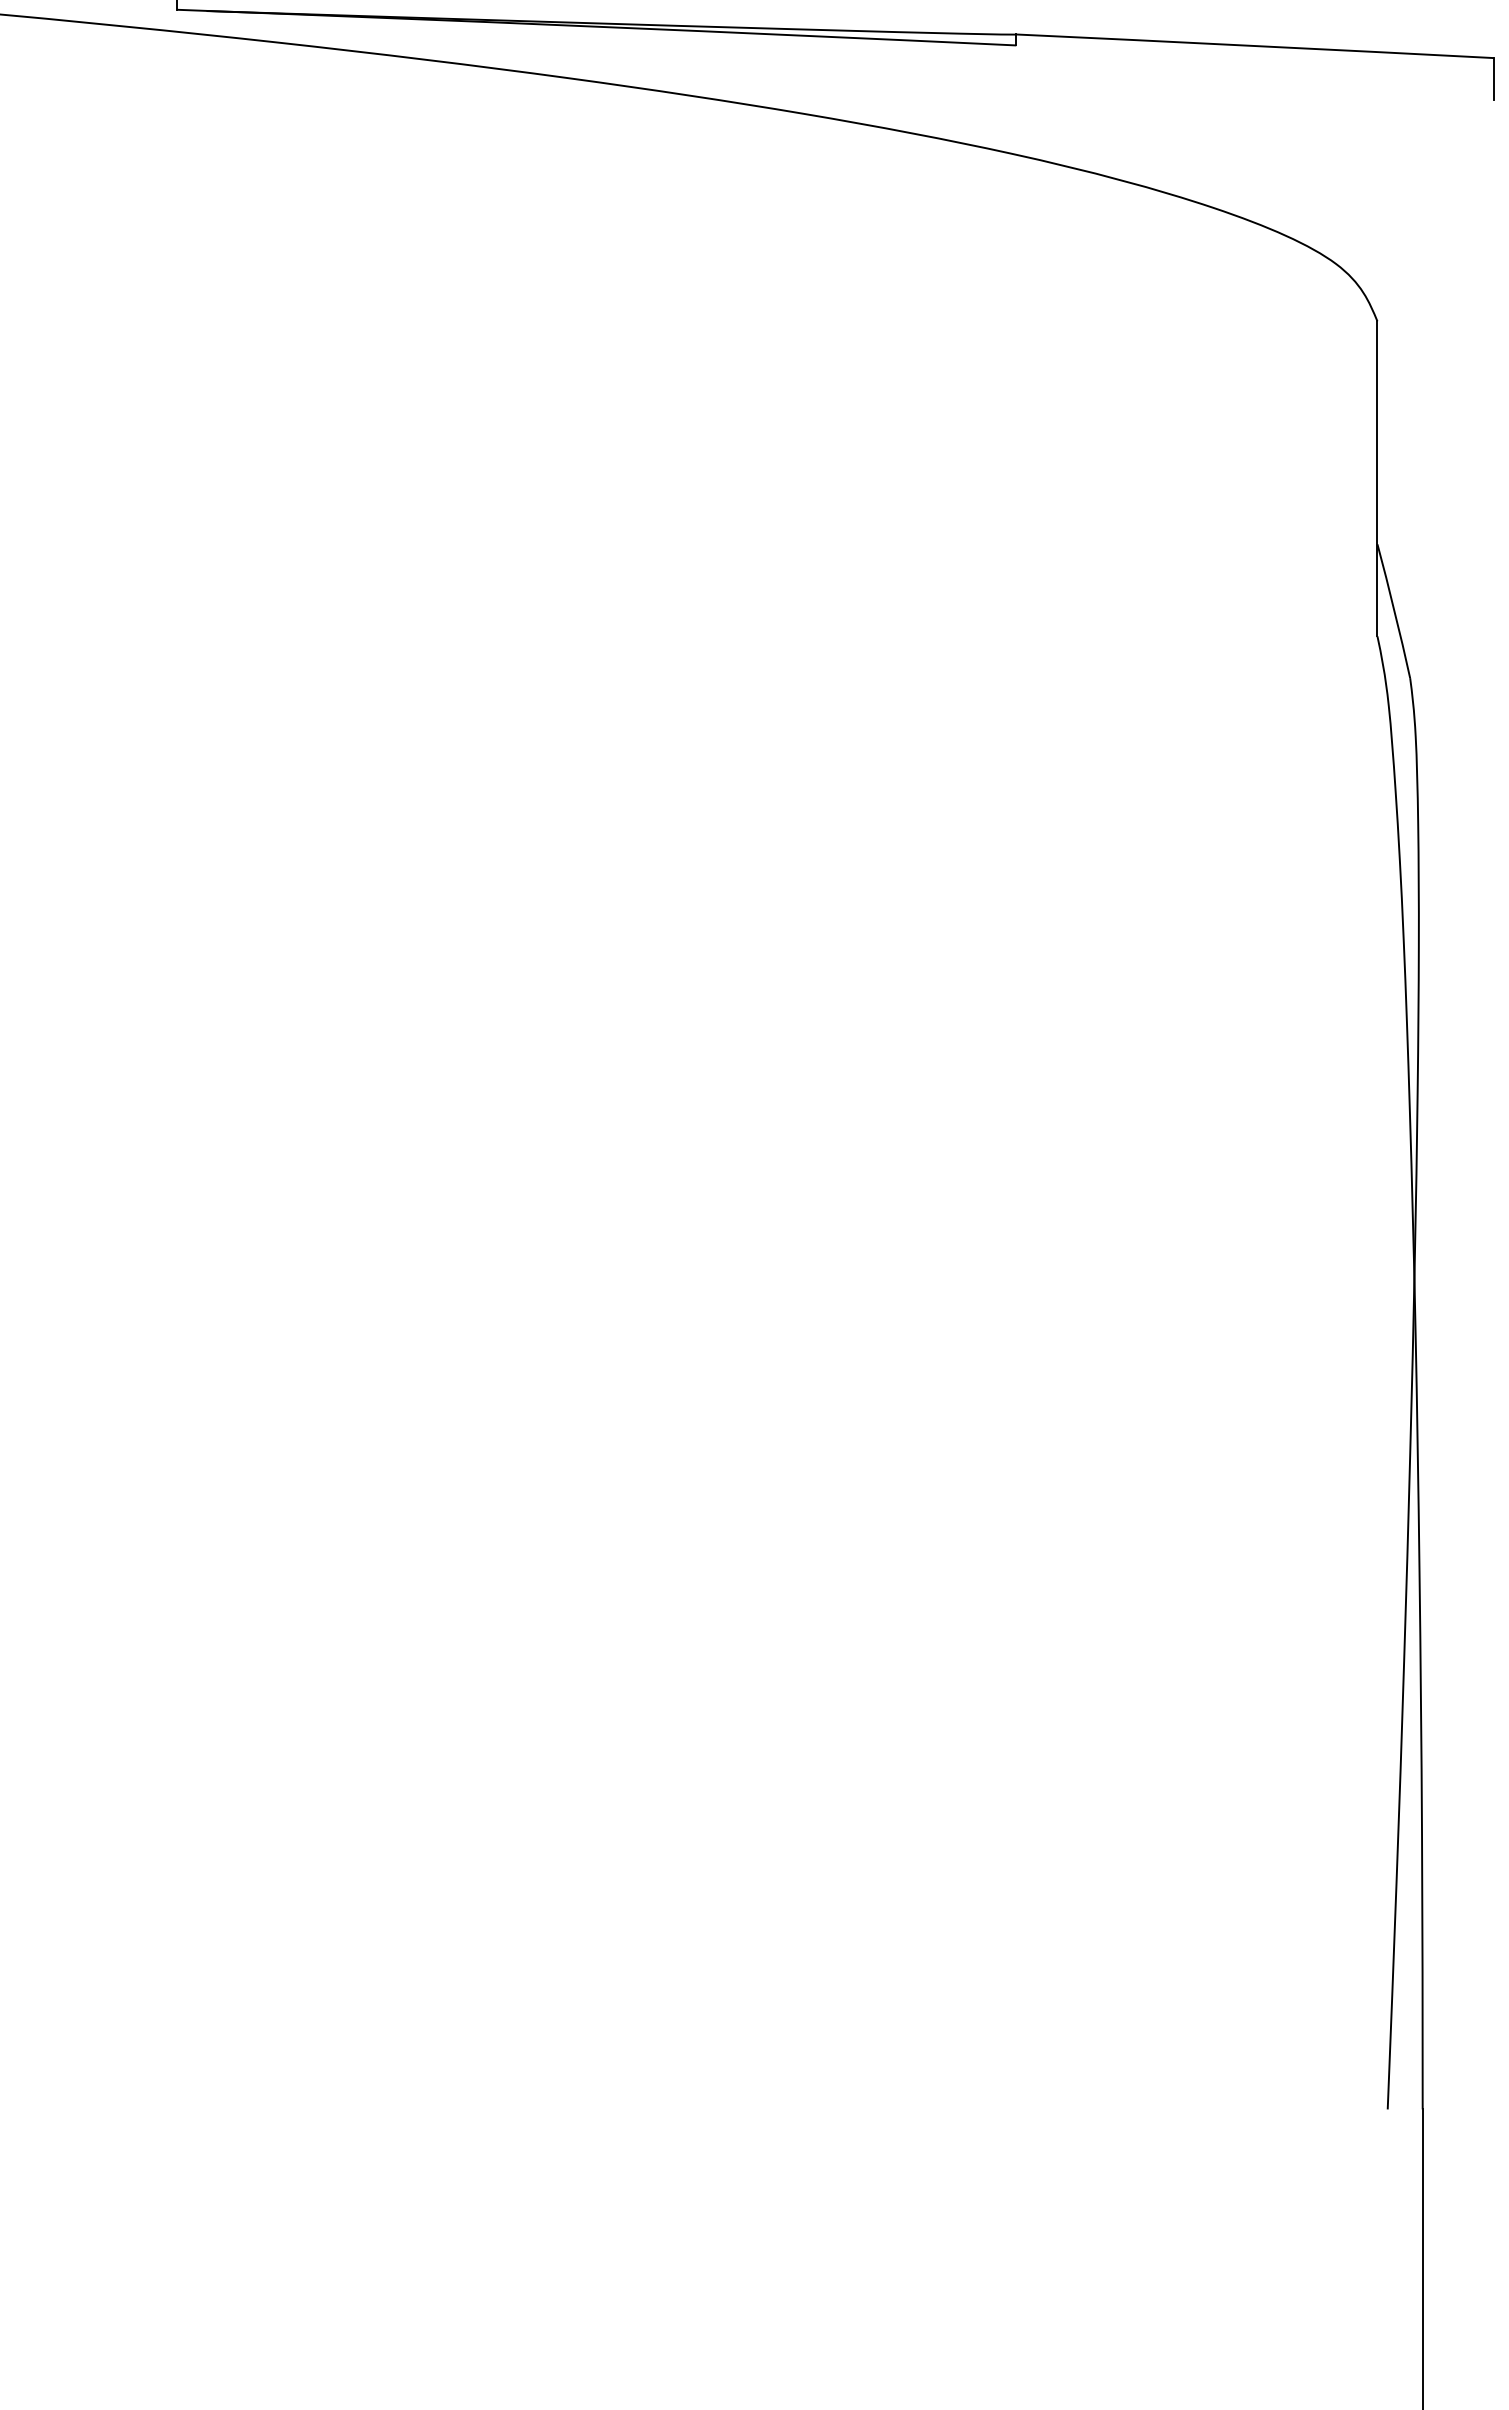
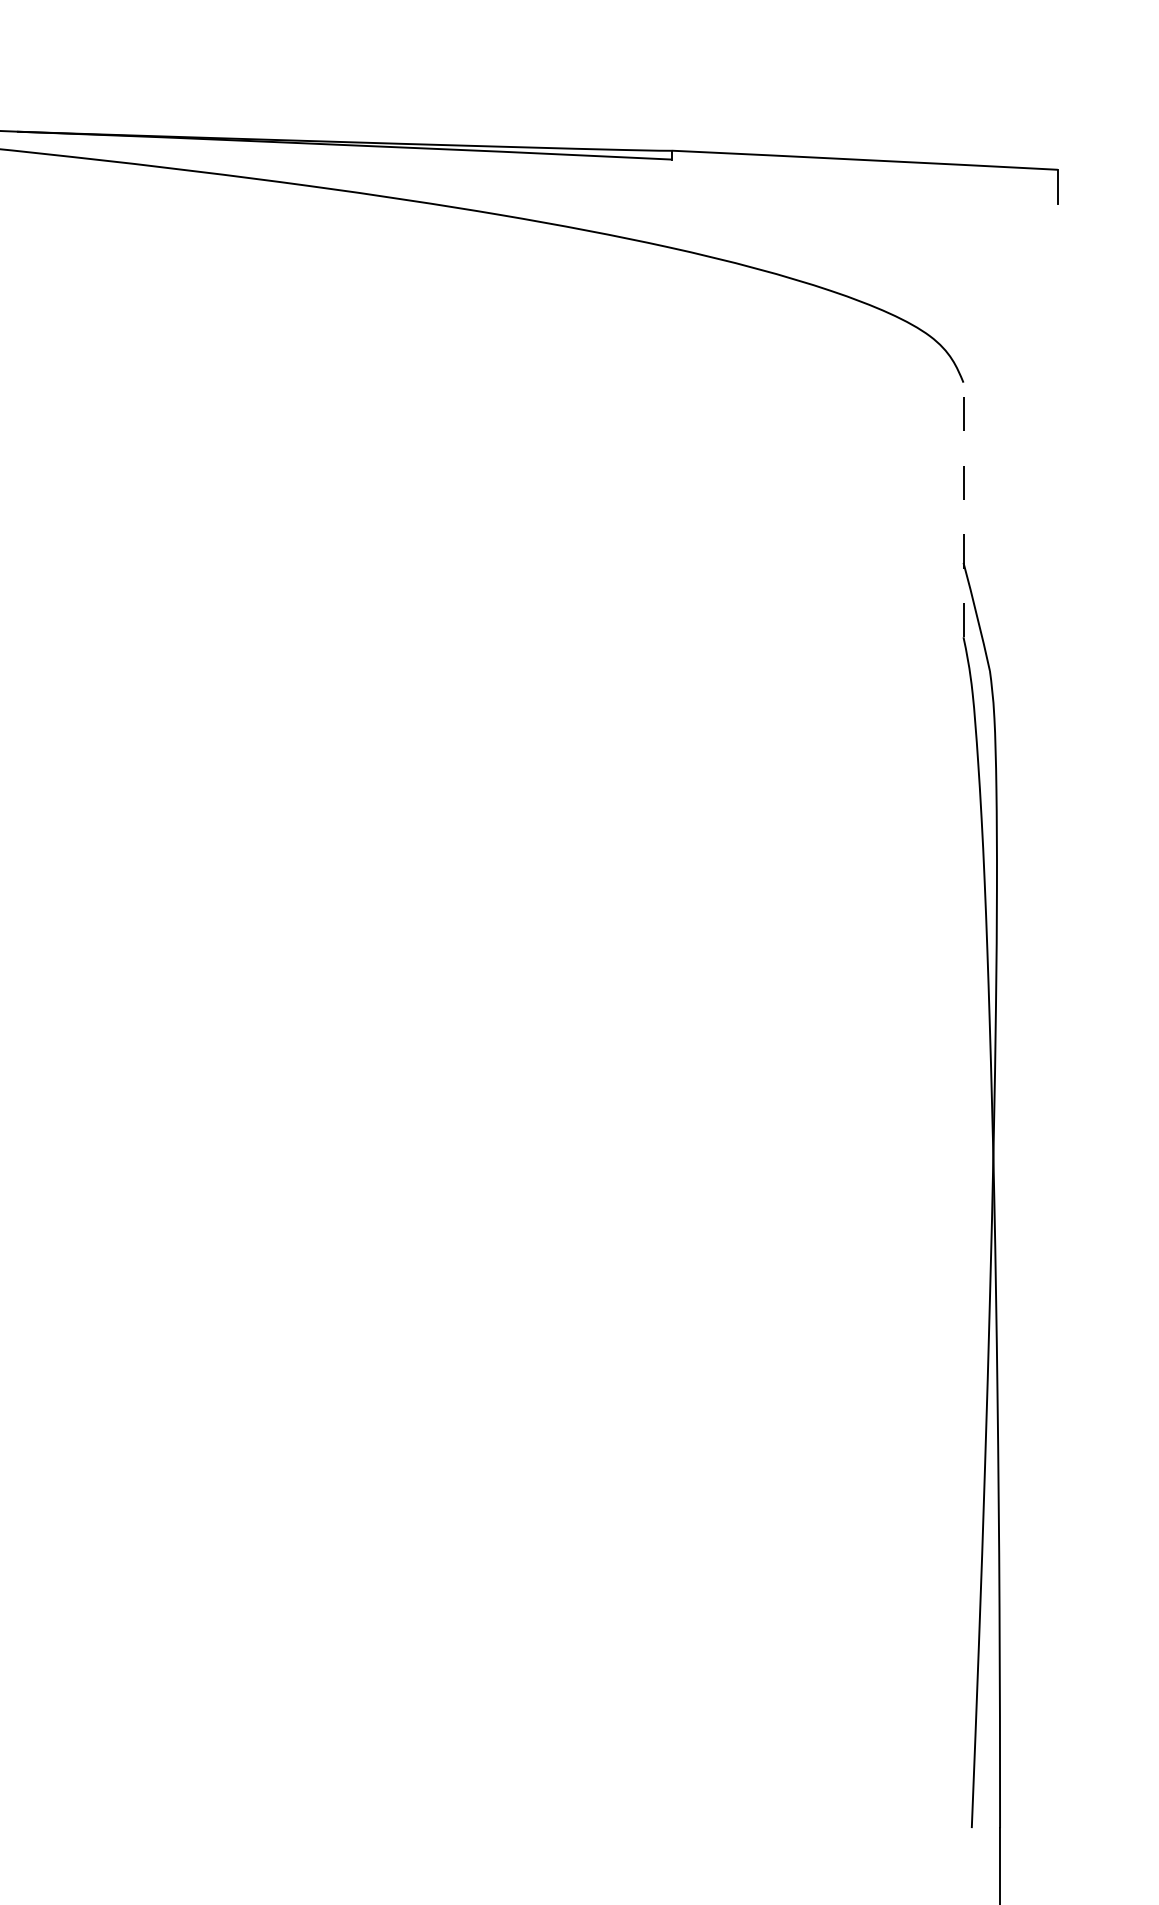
line: (1377, 478) -> (963, 509), solid -> dashed

